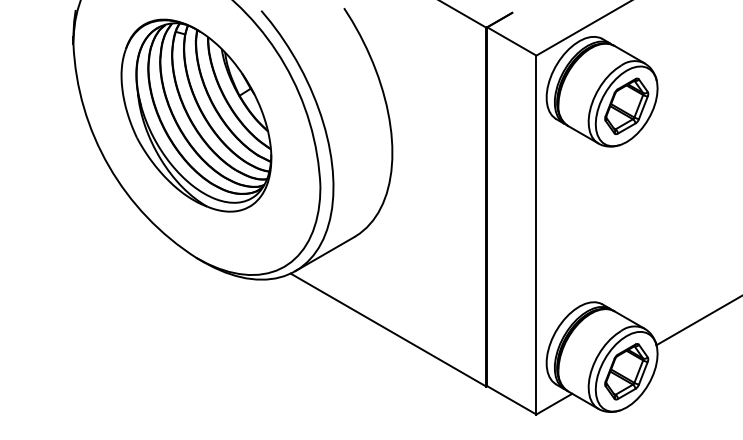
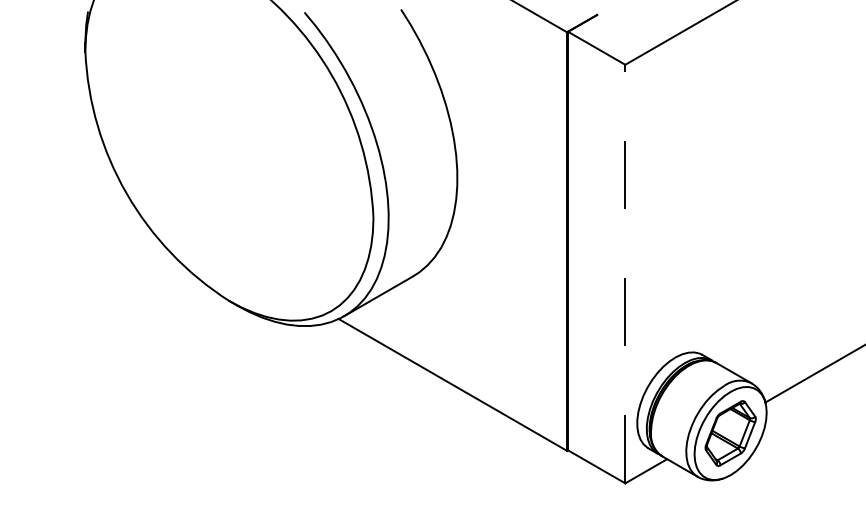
part: (601, 91) -> (701, 106), removed
part: (196, 115) -> (228, 134), removed
line: (536, 234) -> (625, 273), solid -> dashed

